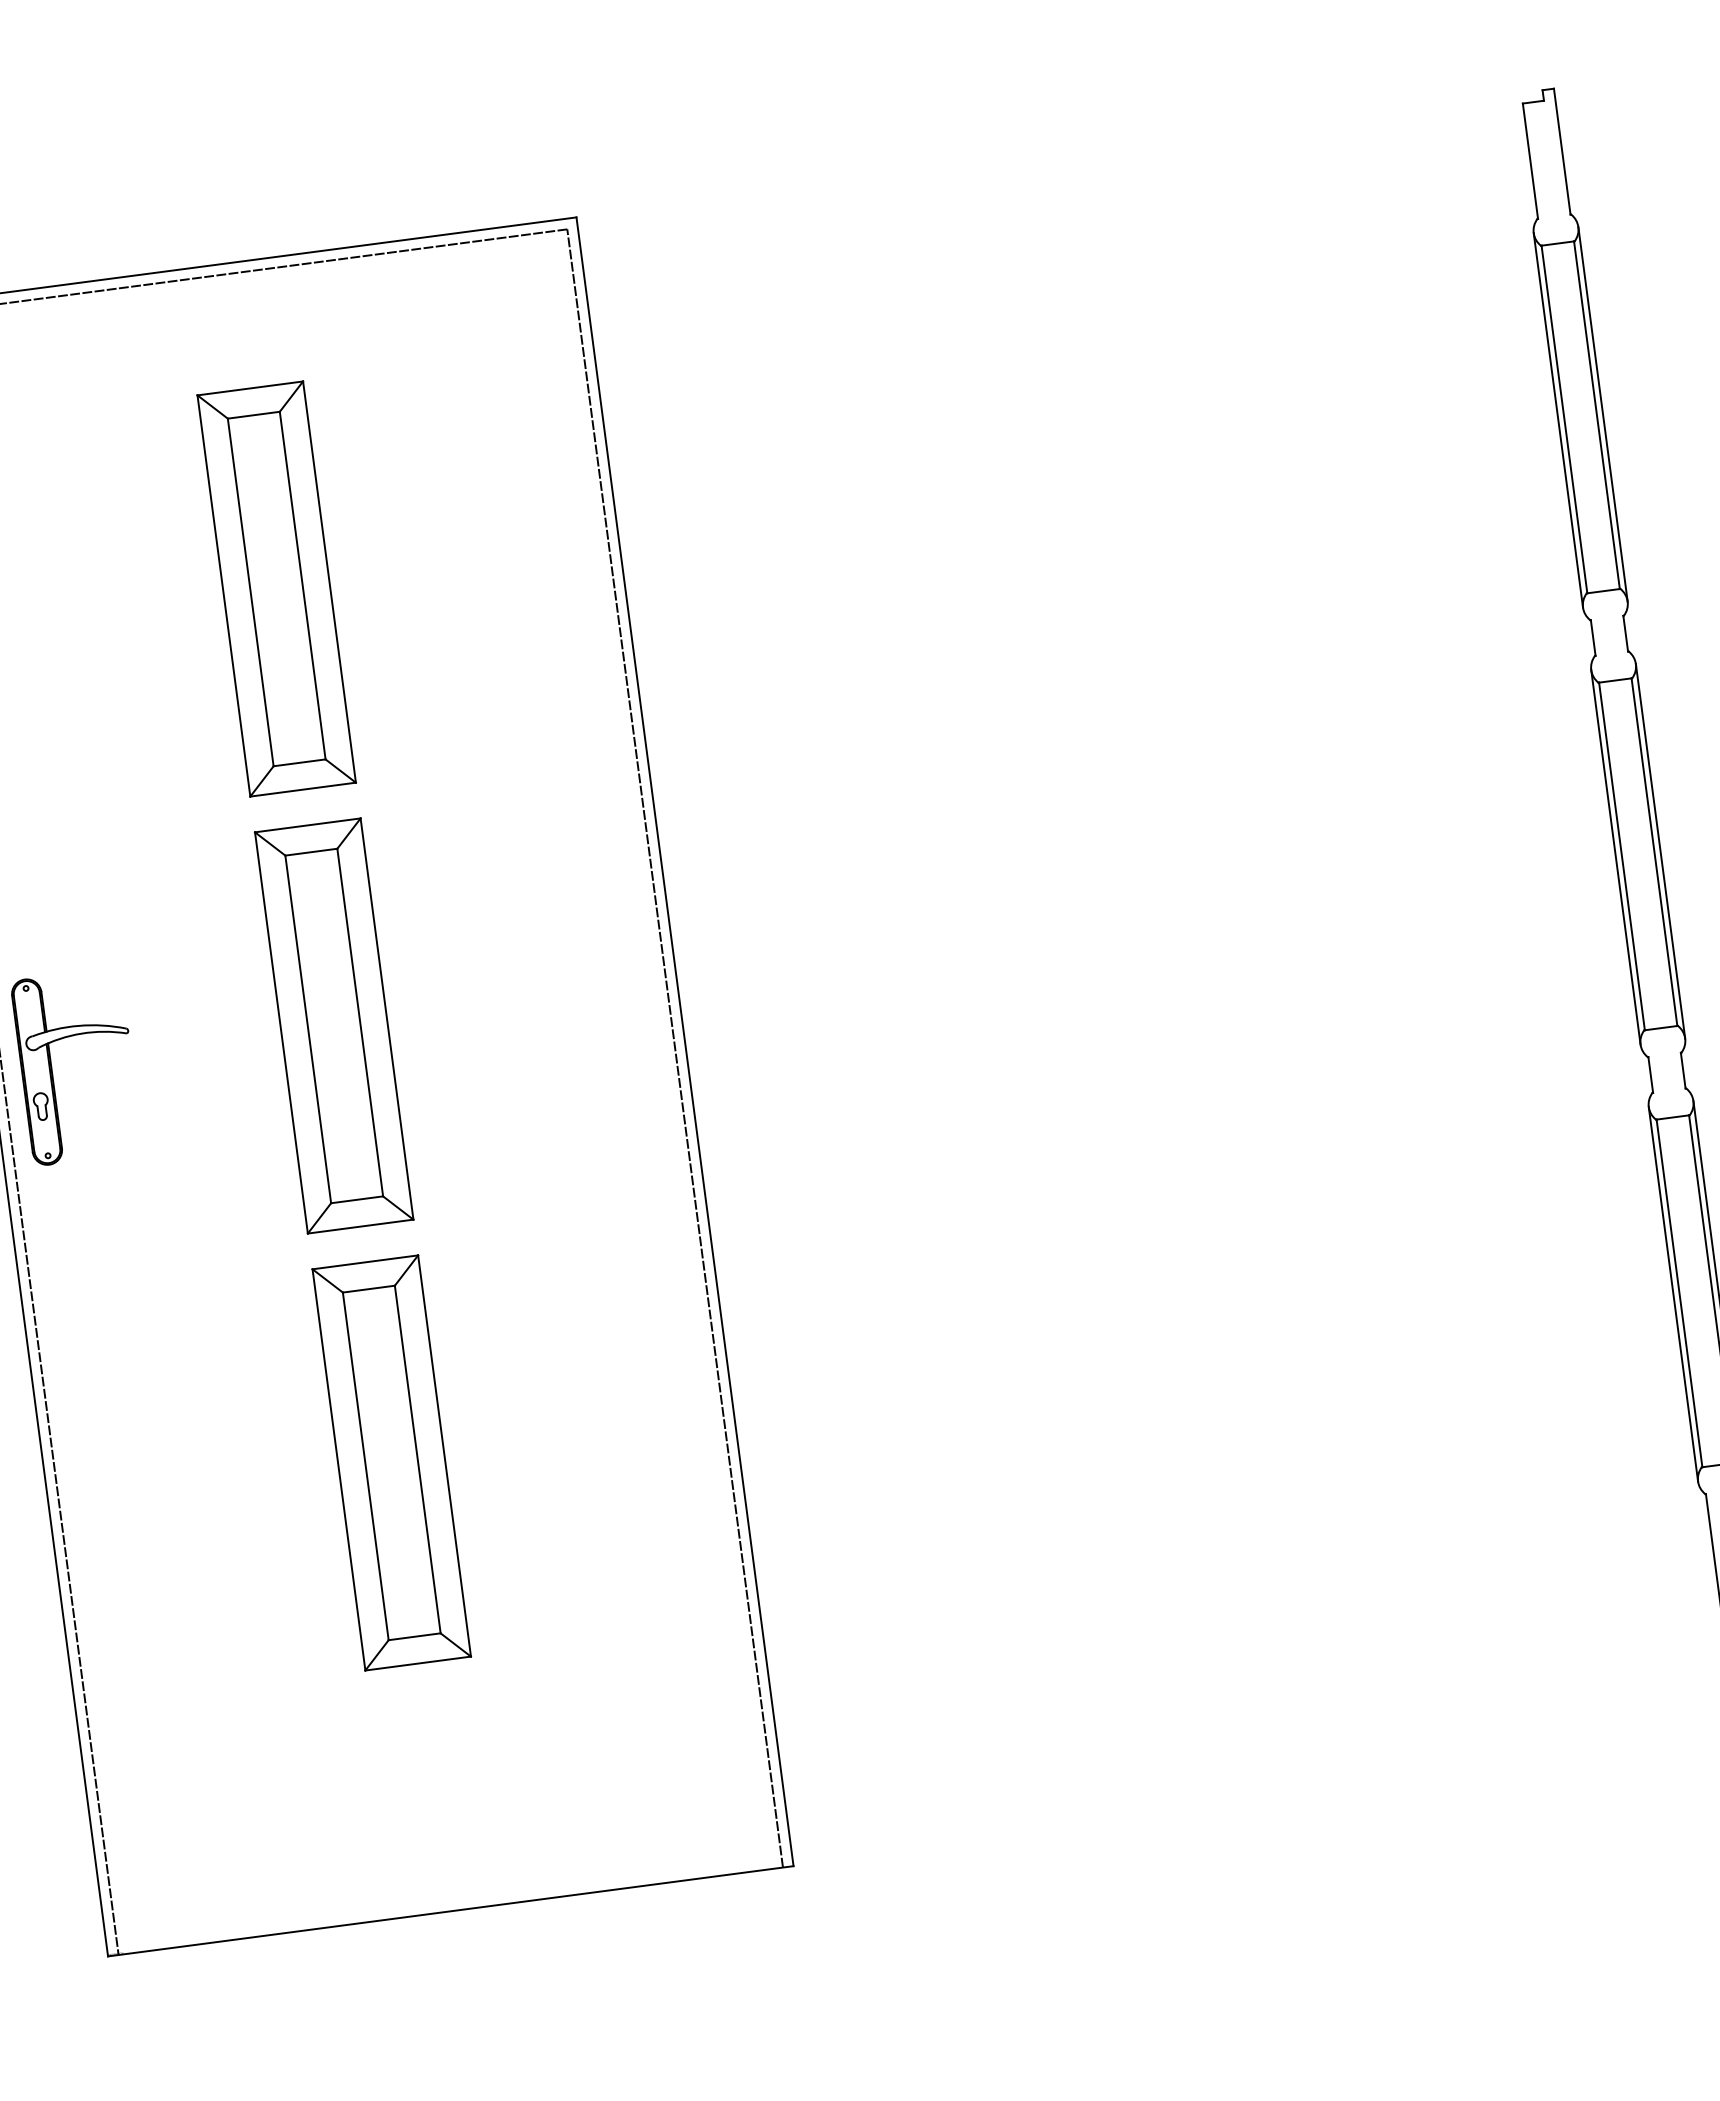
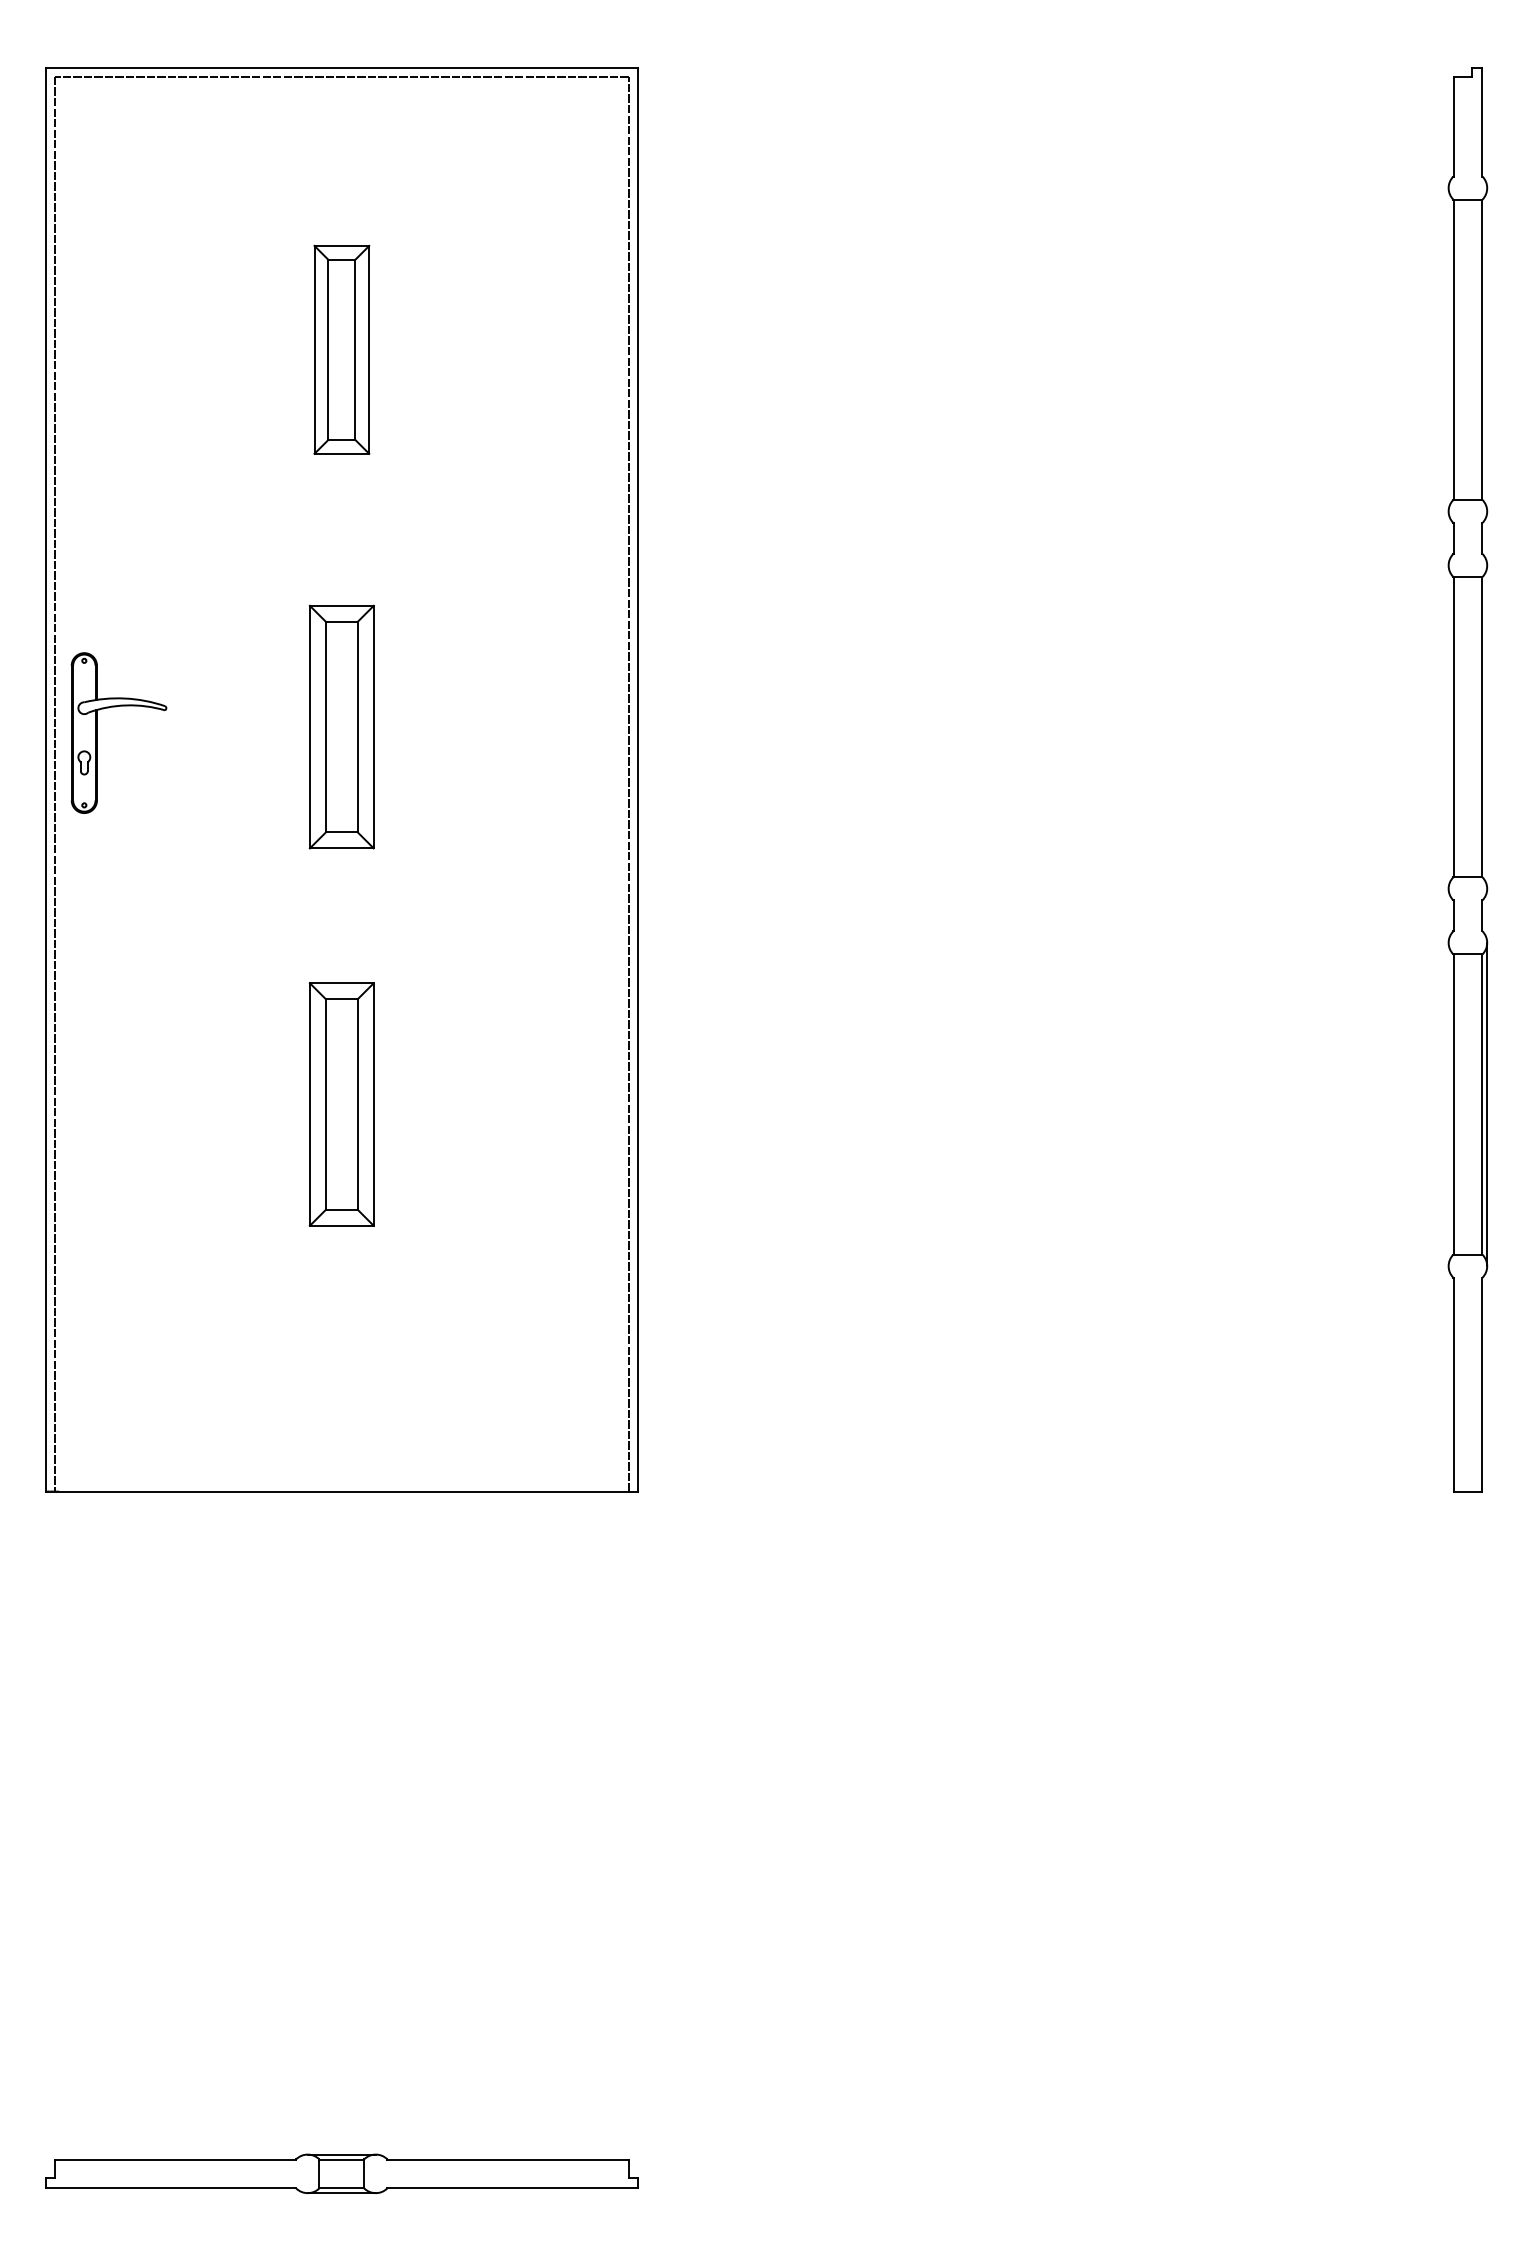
line: (1603, 414) -> (1487, 349), removed
line: (1558, 419) -> (1448, 349), removed
part: (276, 588) -> (341, 349), size x0.6
line: (1660, 850) -> (1487, 726), removed
line: (1615, 856) -> (1448, 726), removed
part: (333, 1025) -> (341, 726), size x0.7
line: (1673, 1294) -> (1448, 1104), removed
part: (391, 1462) -> (341, 1104), size x0.7

